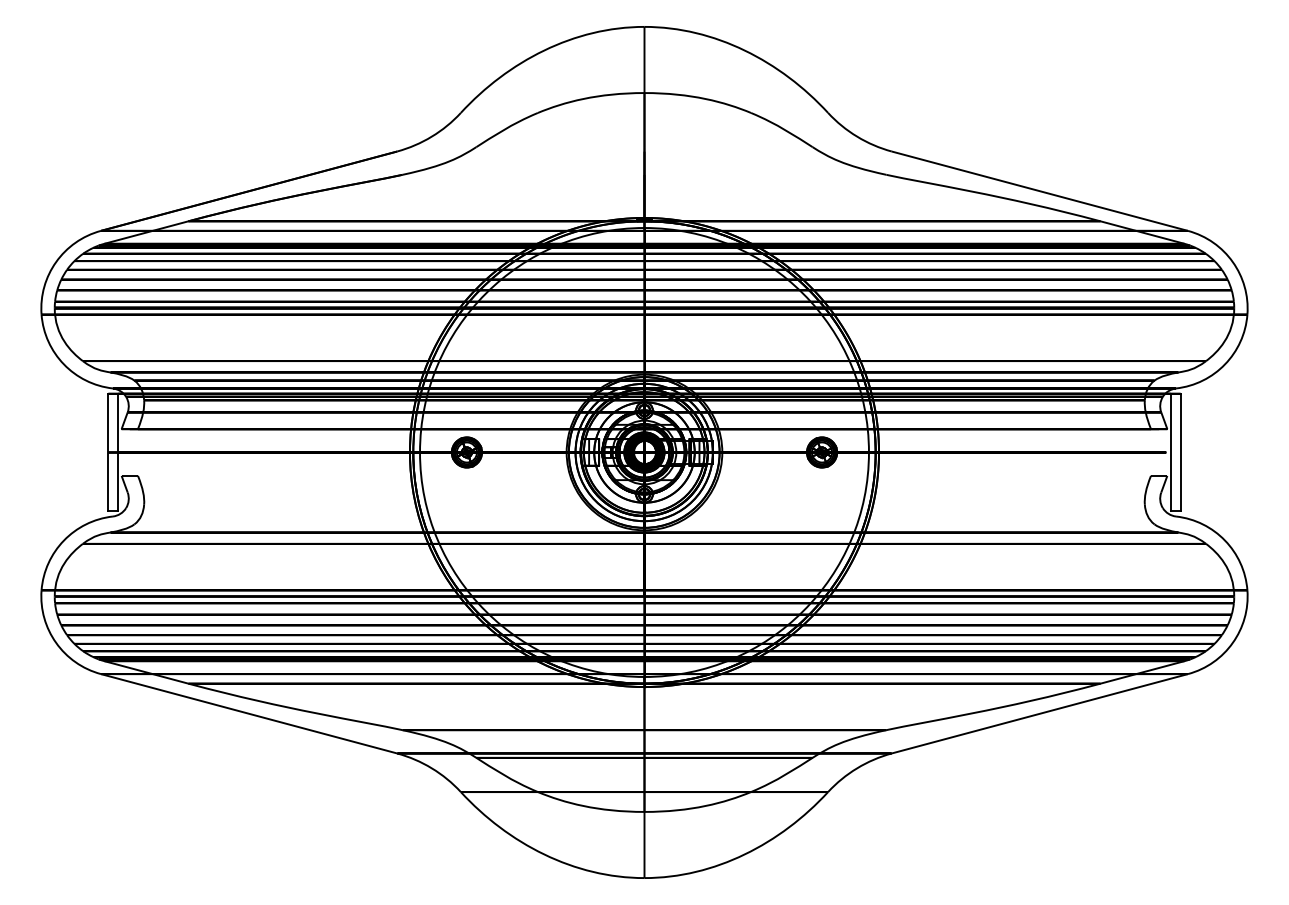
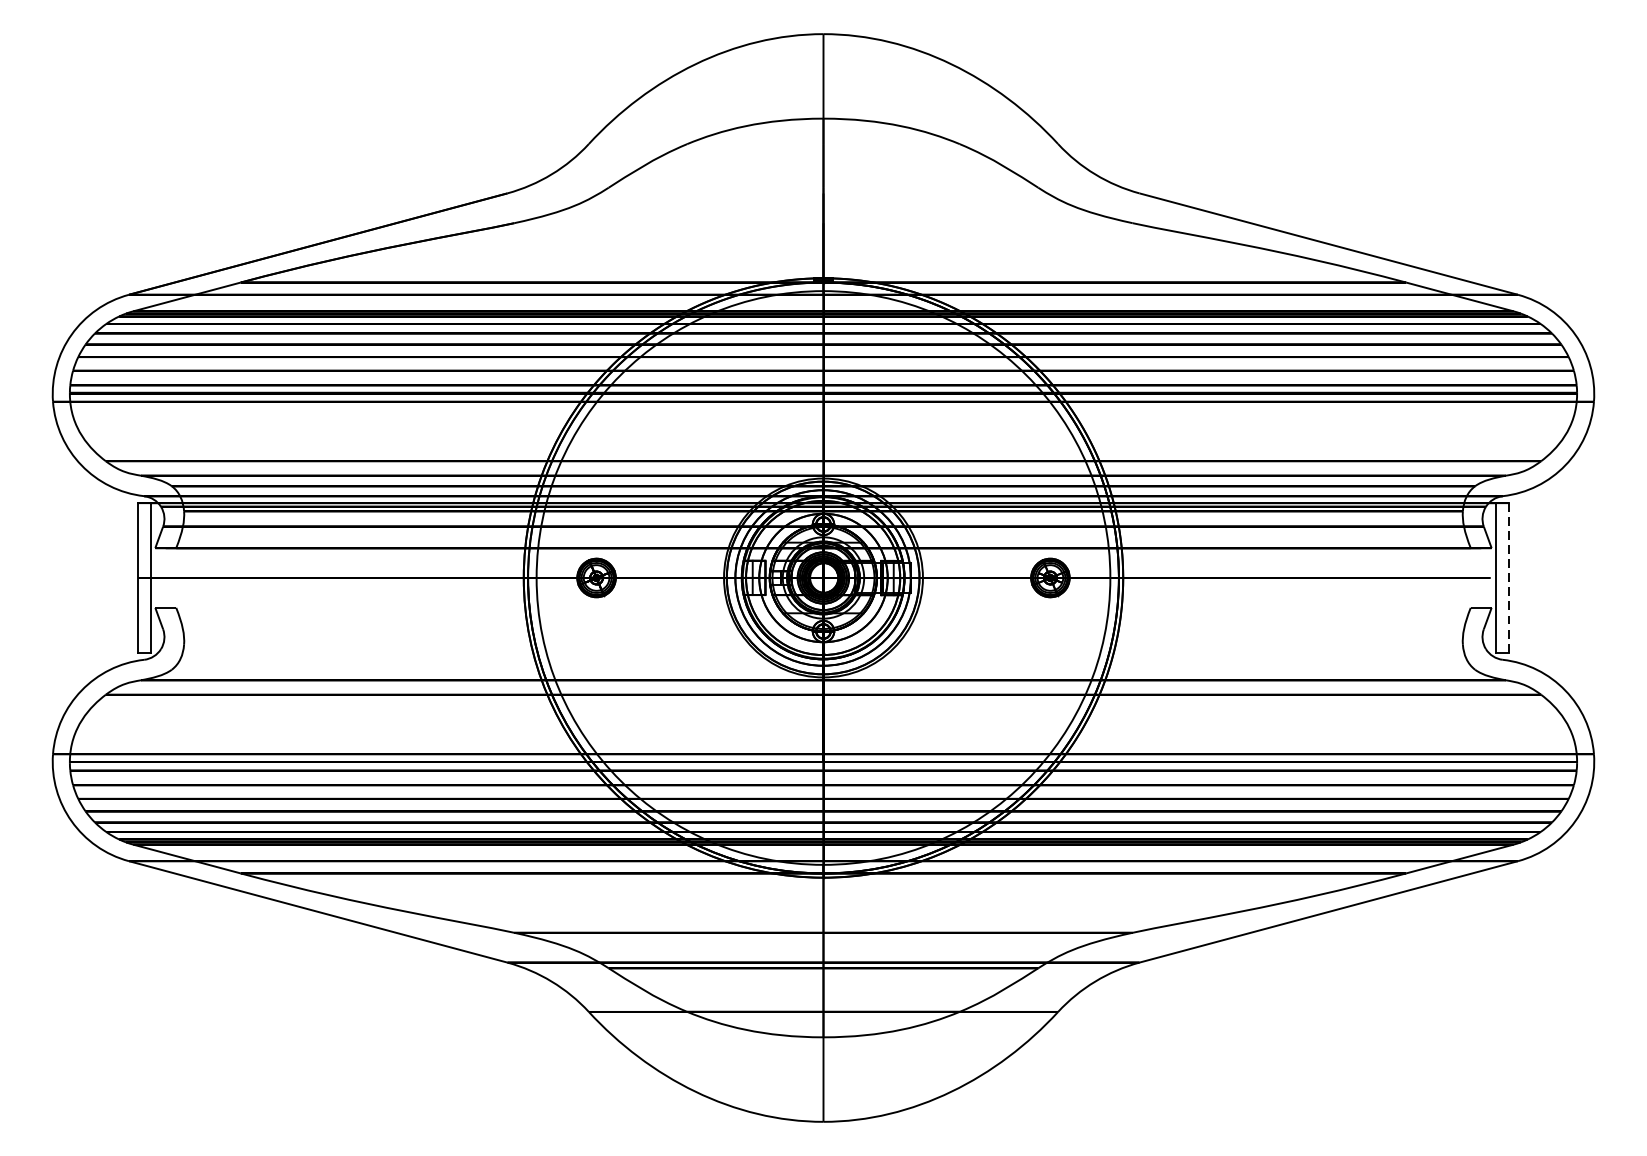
line: (1180, 452) -> (1508, 578), solid -> dashed

